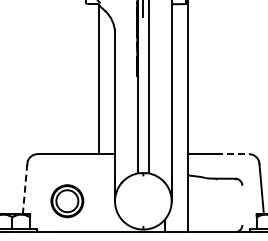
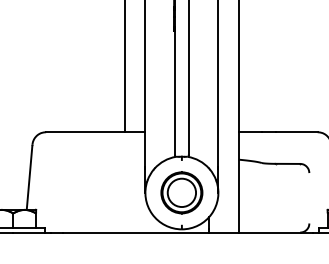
line: (233, 154) -> (297, 132), dashed -> solid
line: (24, 190) -> (28, 179), dashed -> solid
part: (67, 201) -> (182, 193), moved

